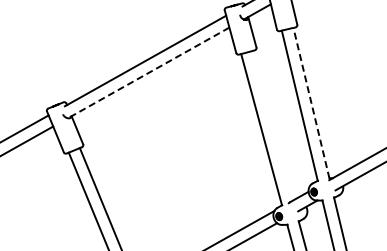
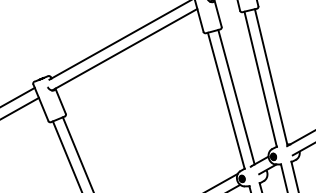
line: (148, 72) -> (124, 49), dashed -> solid
line: (311, 102) -> (271, 76), dashed -> solid
line: (272, 125) -> (236, 96), added

